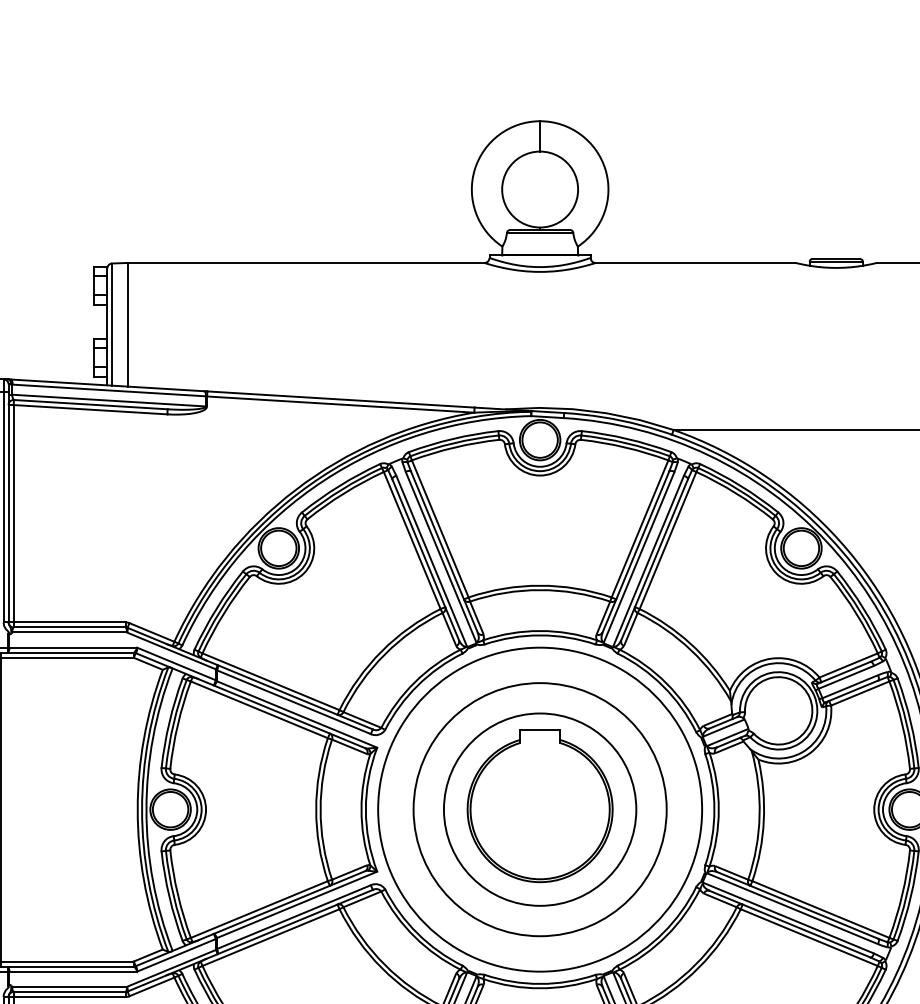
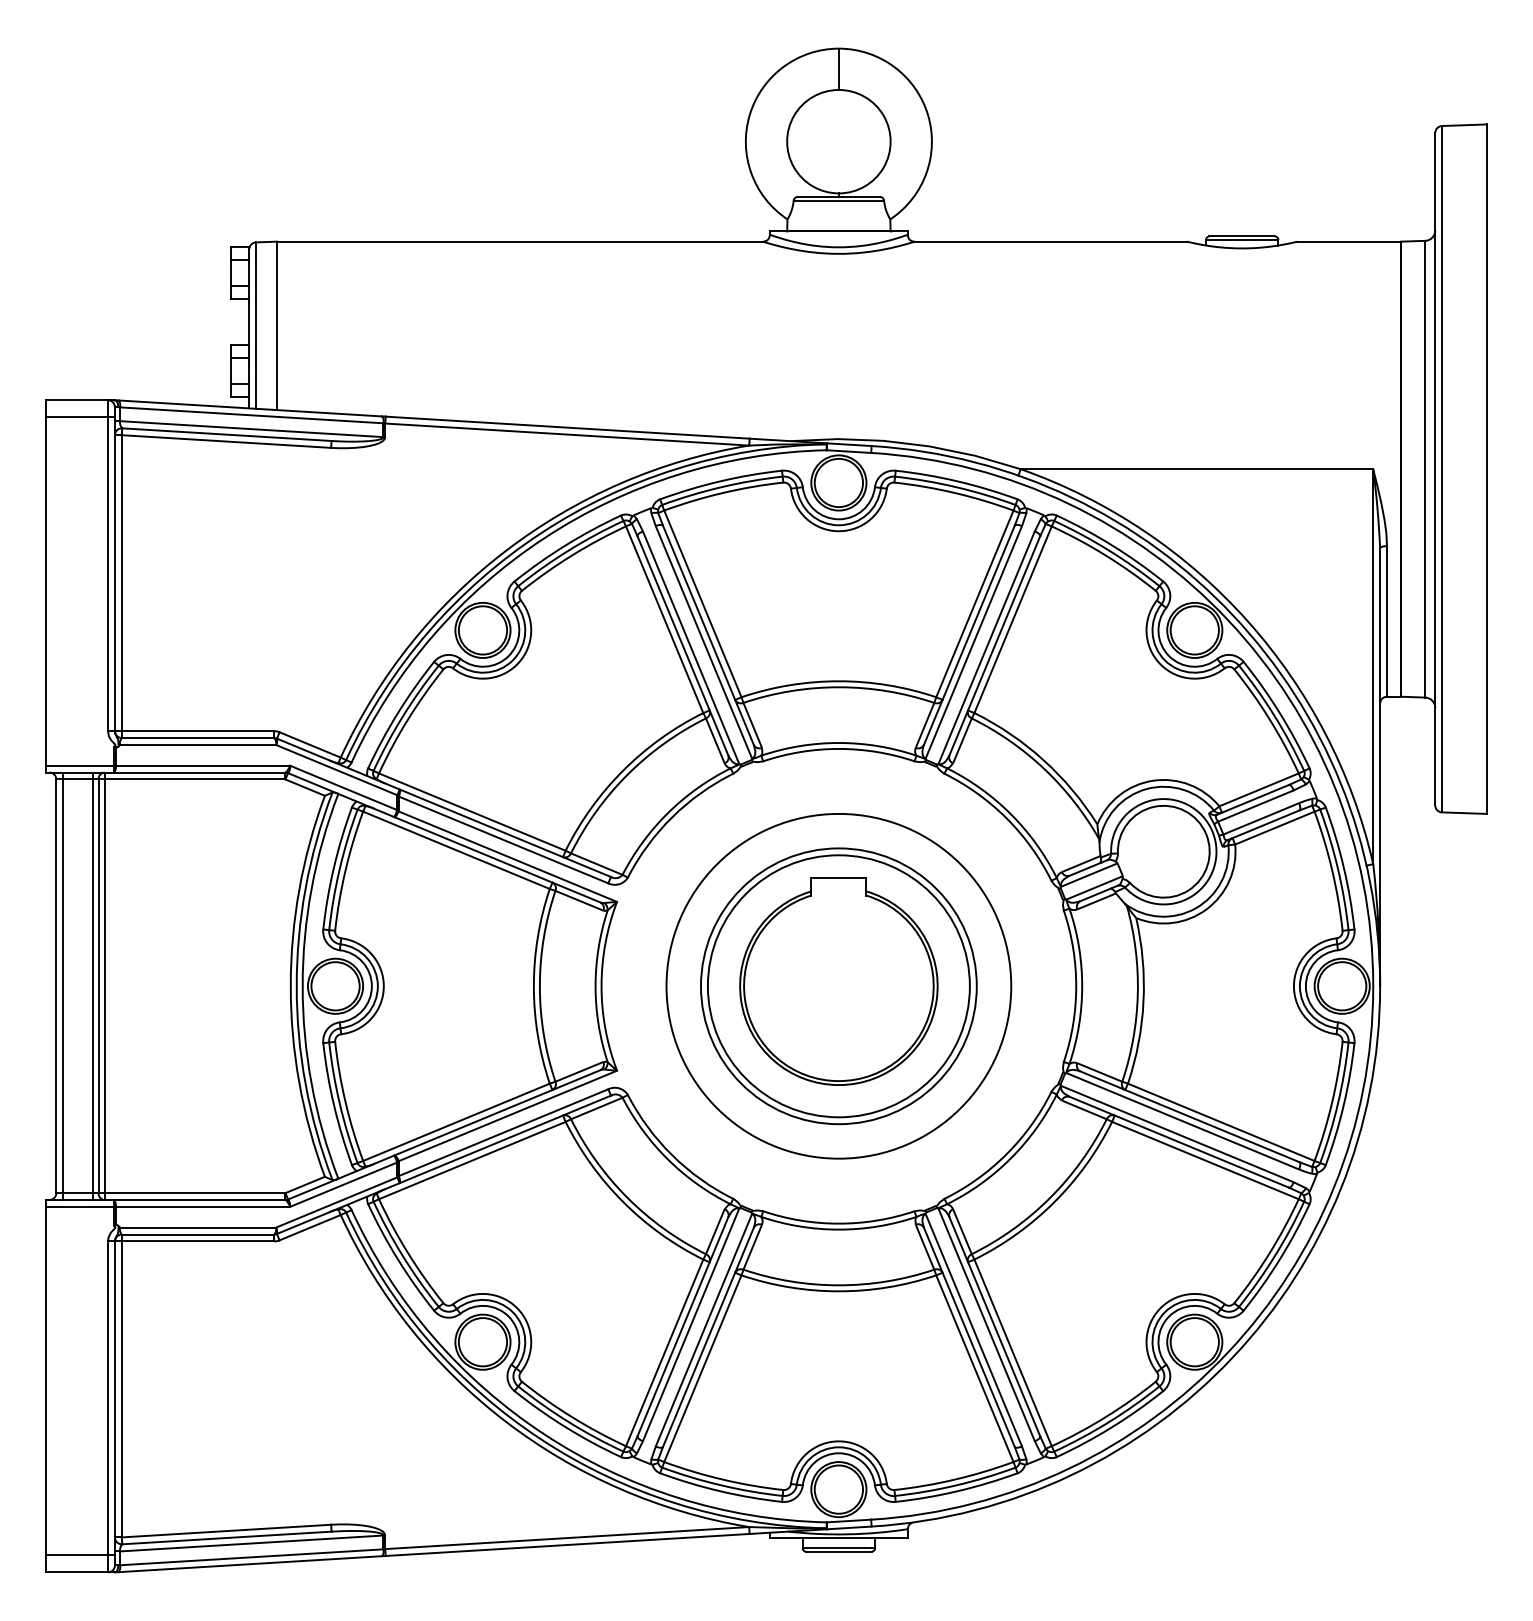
circle: (539, 809) -> (838, 986), size x0.62

